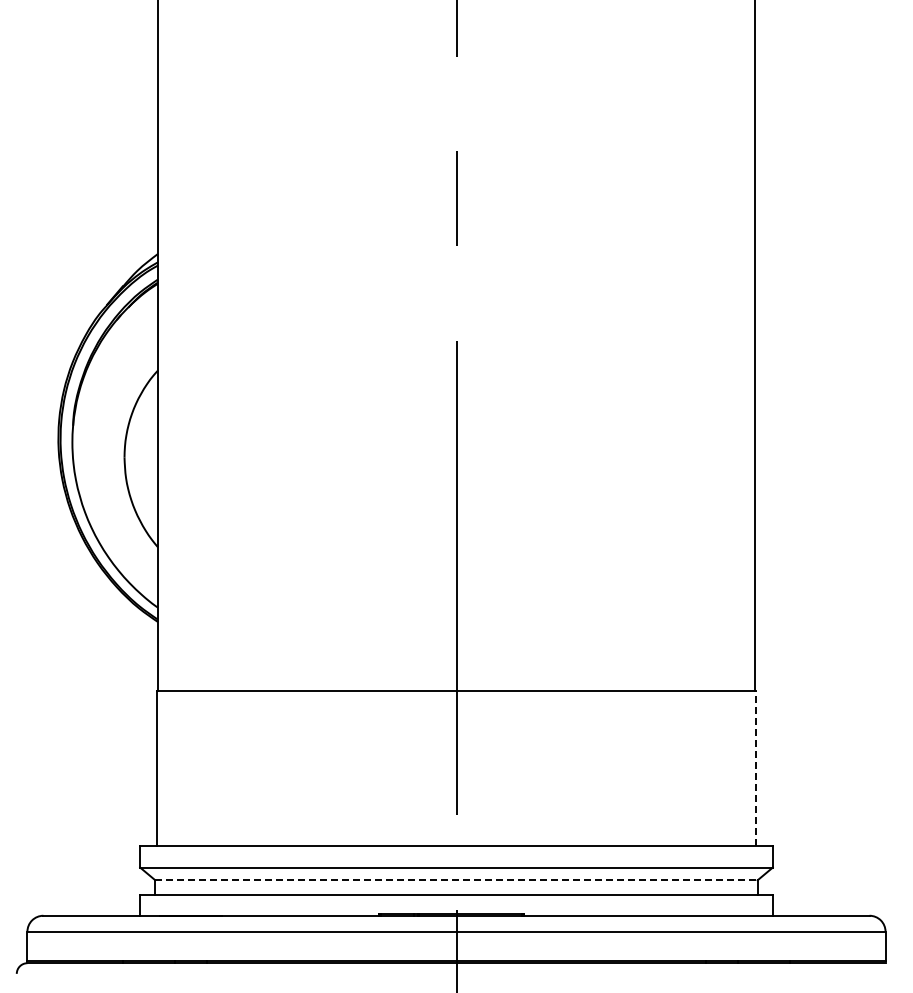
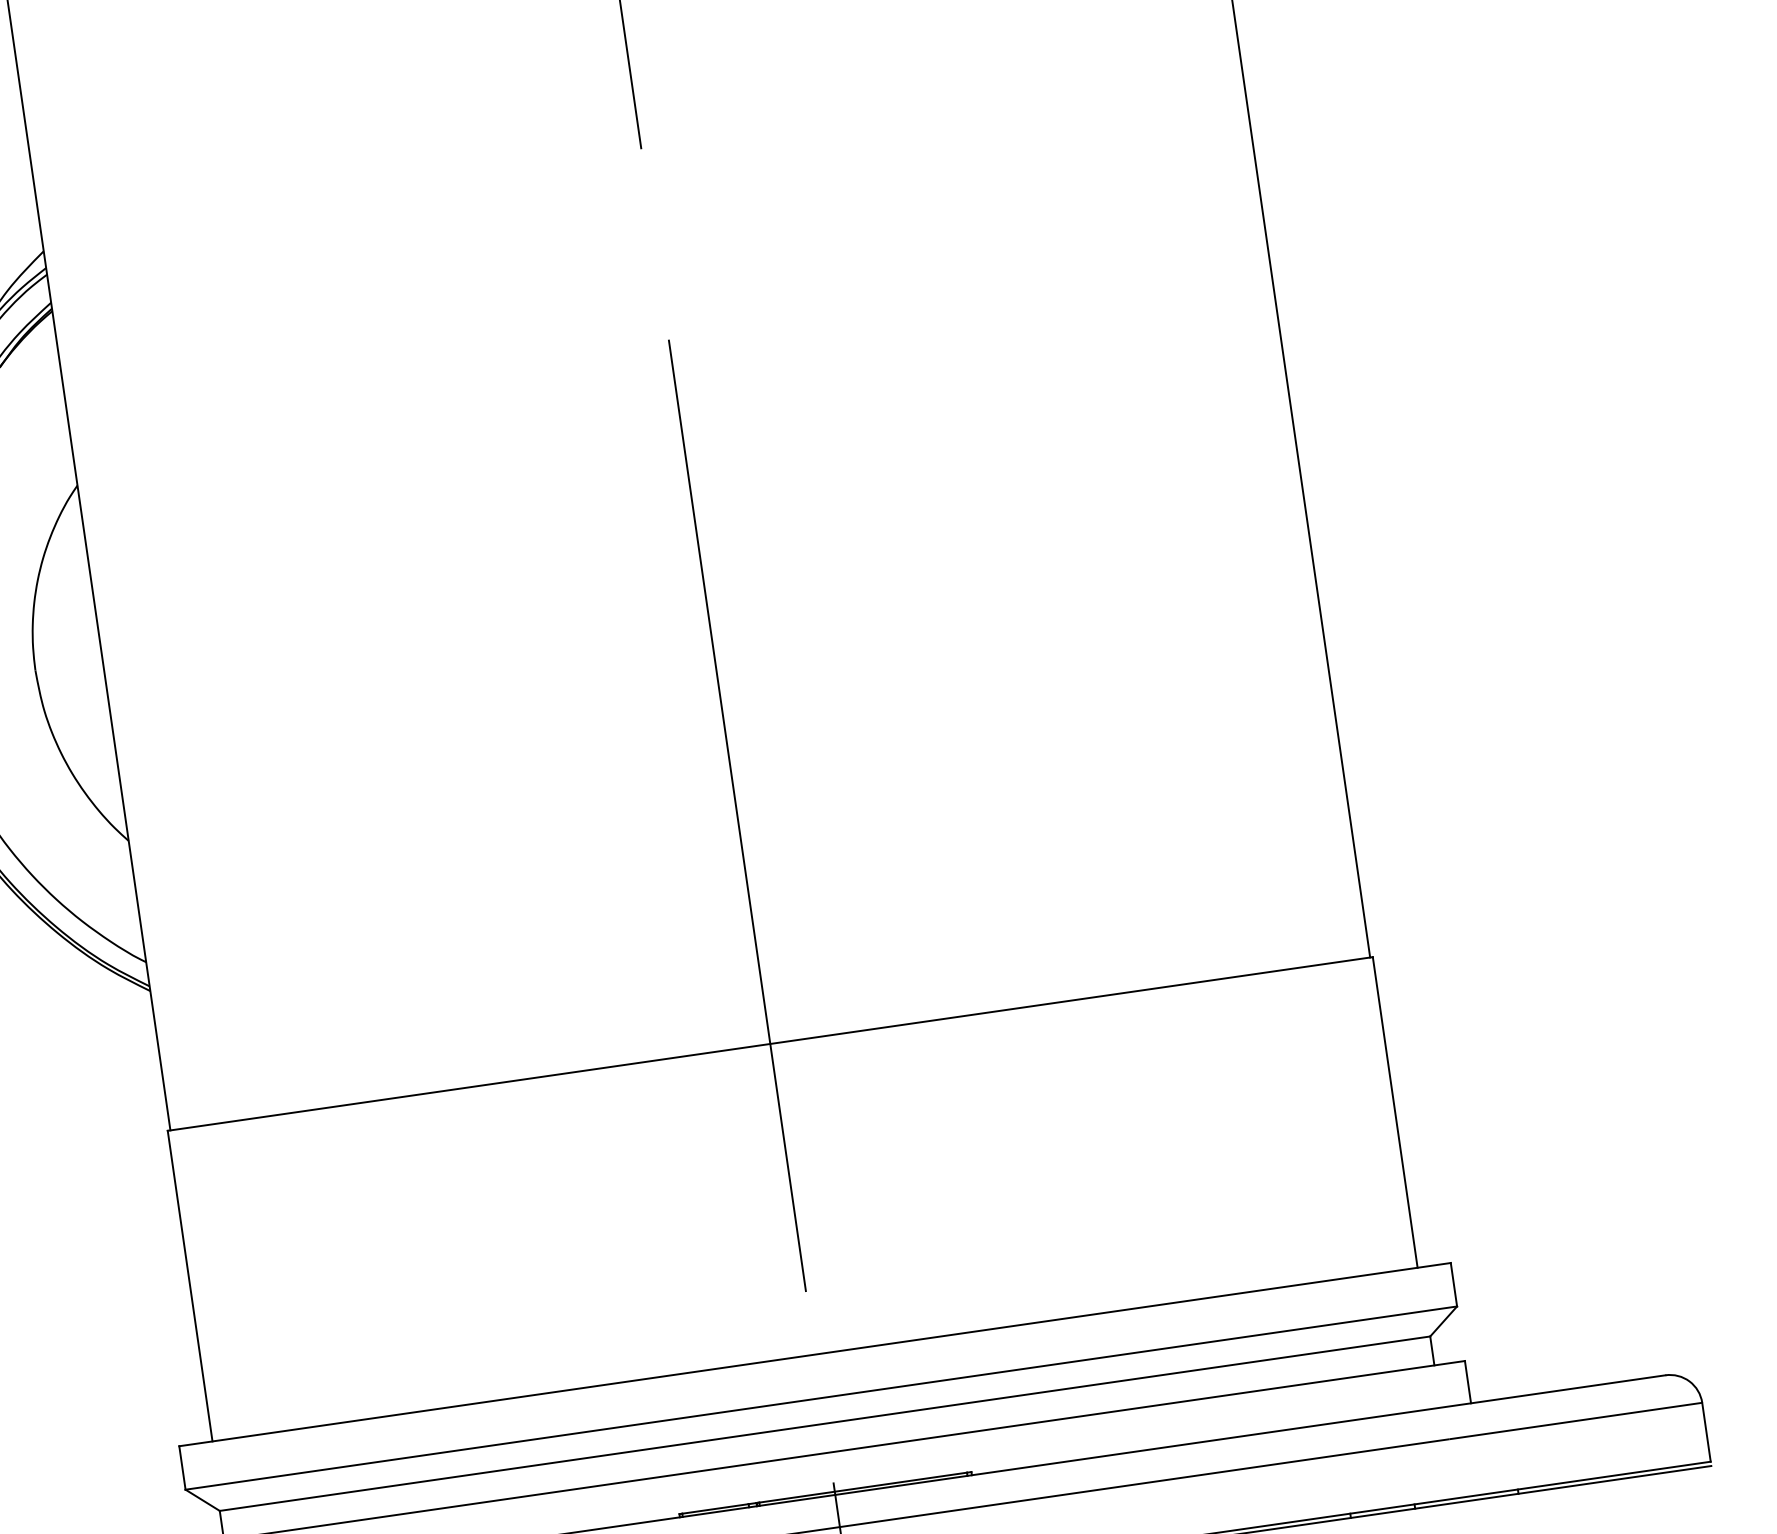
line: (756, 768) -> (1395, 1112), dashed -> solid
line: (456, 880) -> (825, 1424), dashed -> solid

